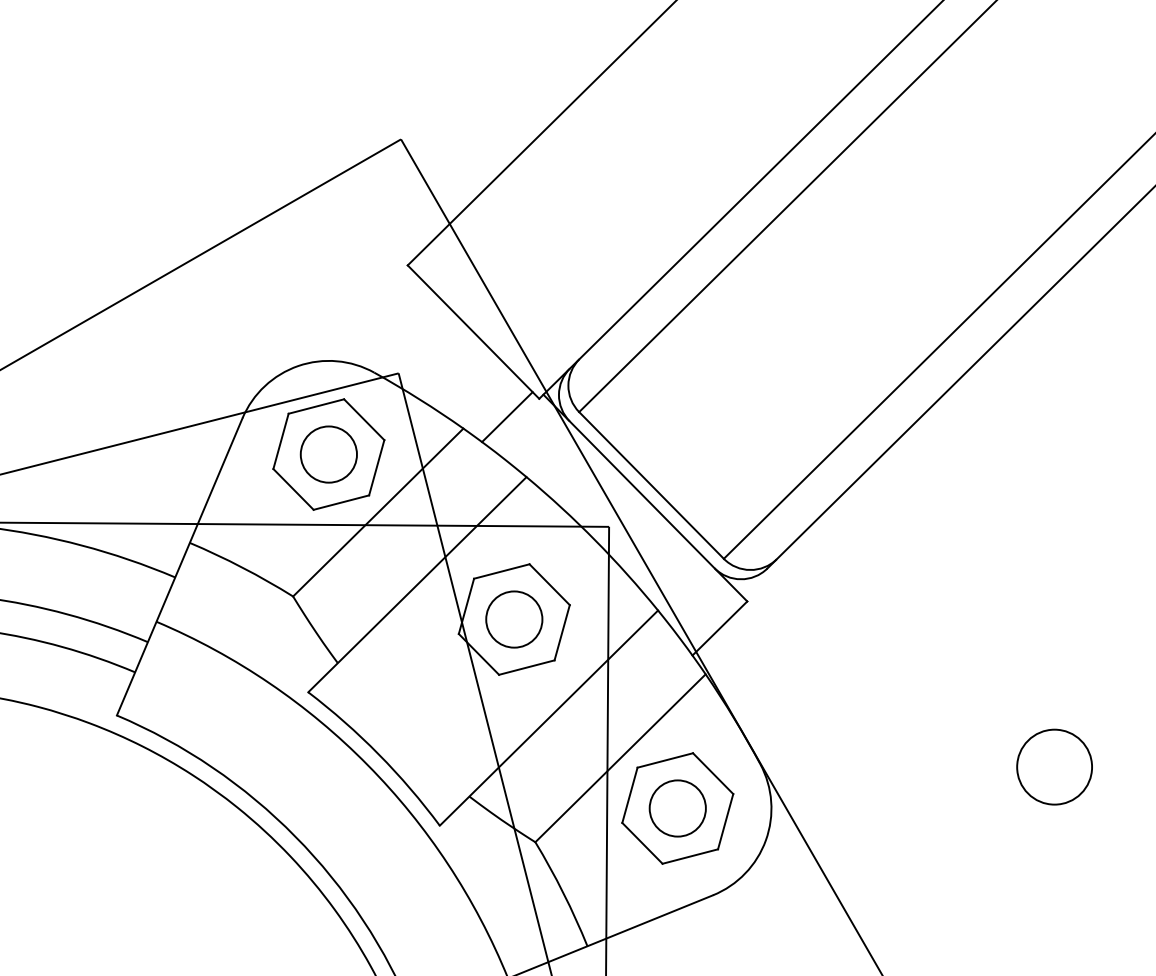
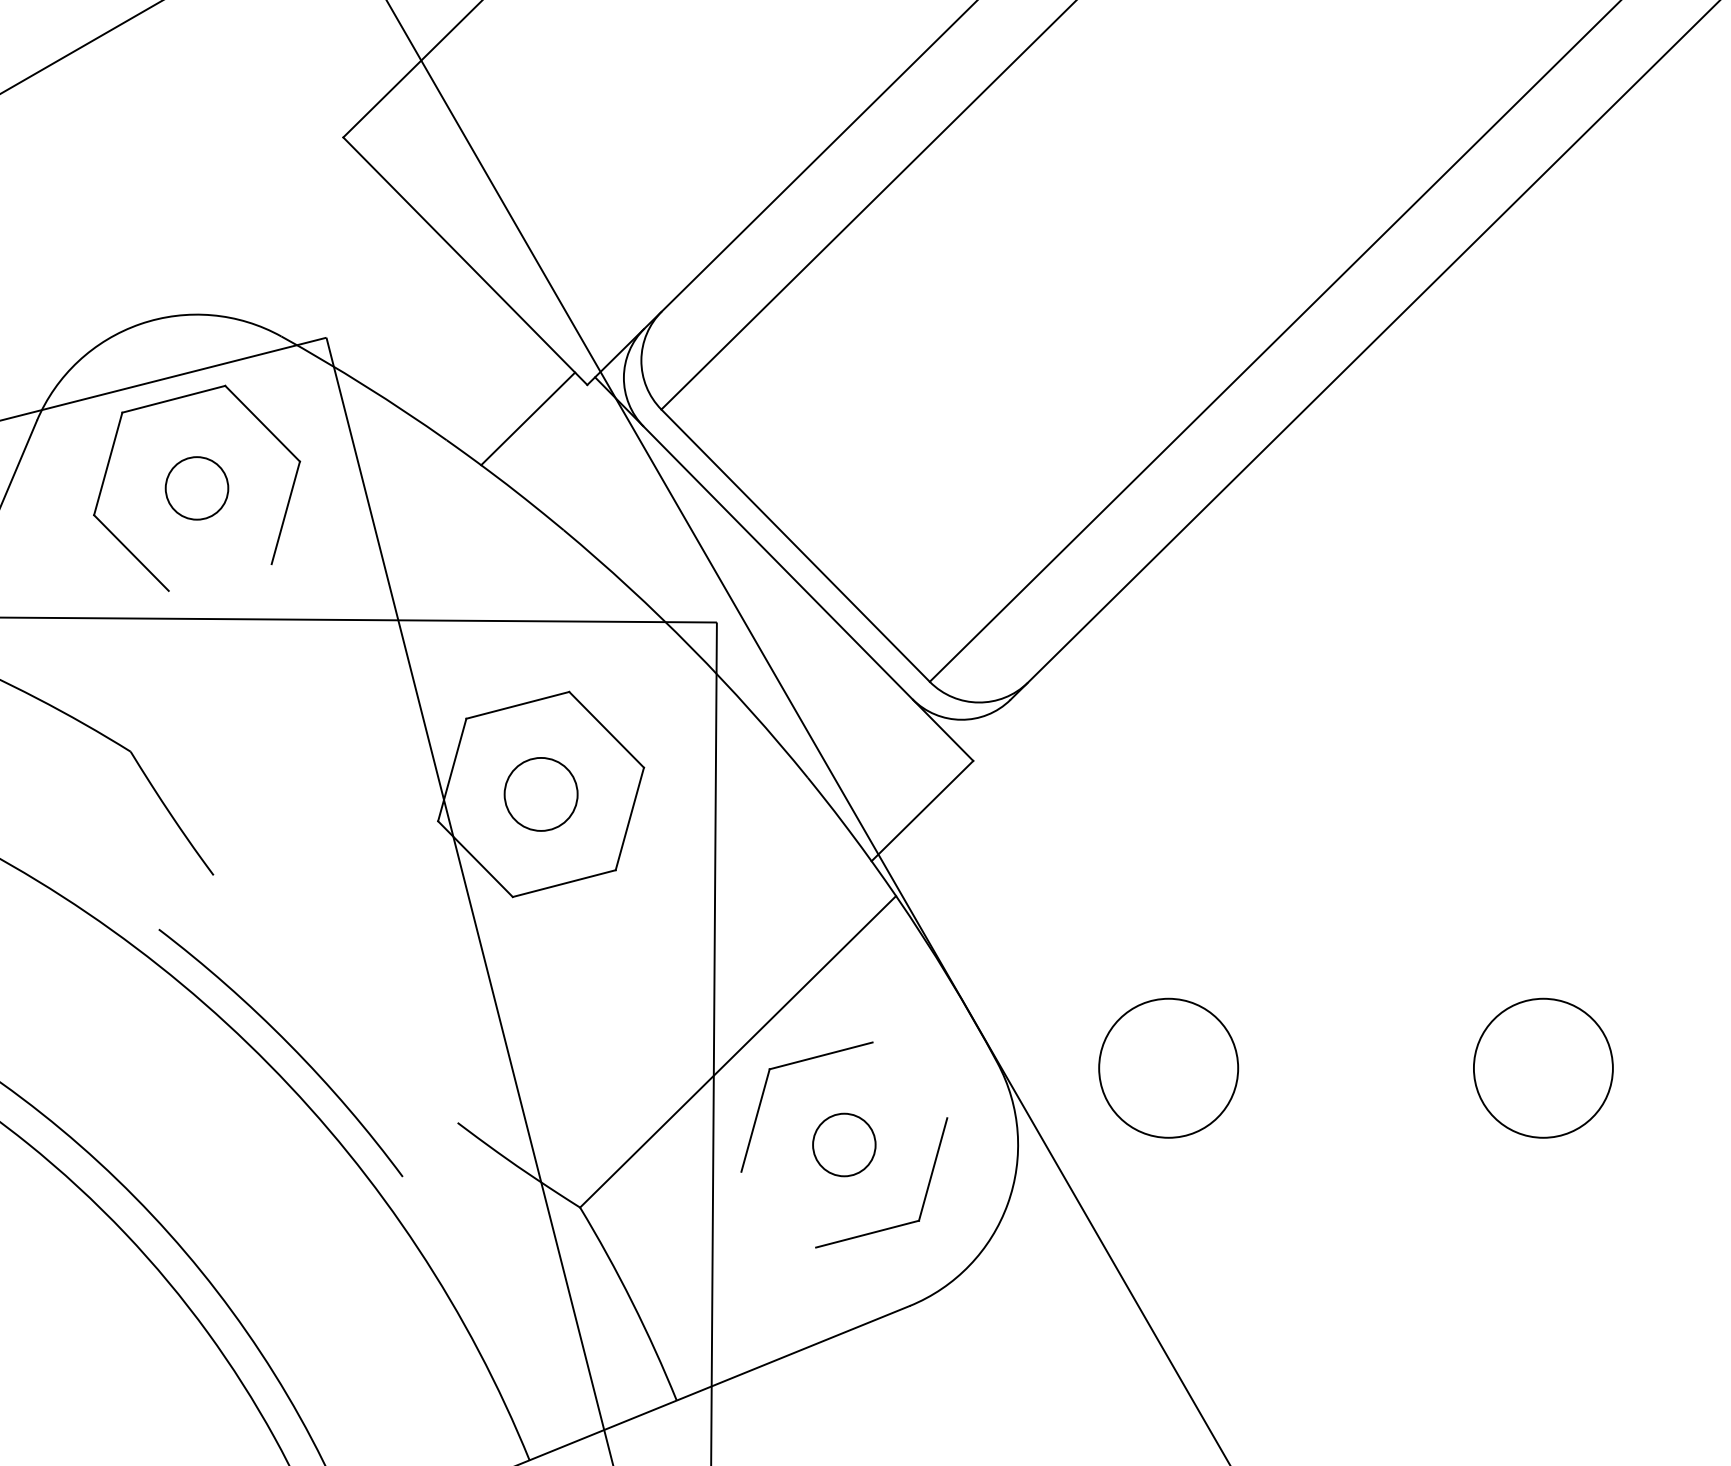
circle: (328, 454) -> (196, 488), size x0.6
line: (341, 502) -> (220, 577), removed
line: (378, 512) -> (289, 595), removed
line: (417, 584) -> (361, 729), removed
circle: (514, 619) -> (541, 794), size x0.7
line: (548, 717) -> (604, 976), removed
circle: (852, 766) -> (1168, 1067), added
line: (713, 773) -> (910, 1080), removed
circle: (677, 808) -> (843, 1145), size x0.6
line: (642, 842) -> (778, 1208), removed

